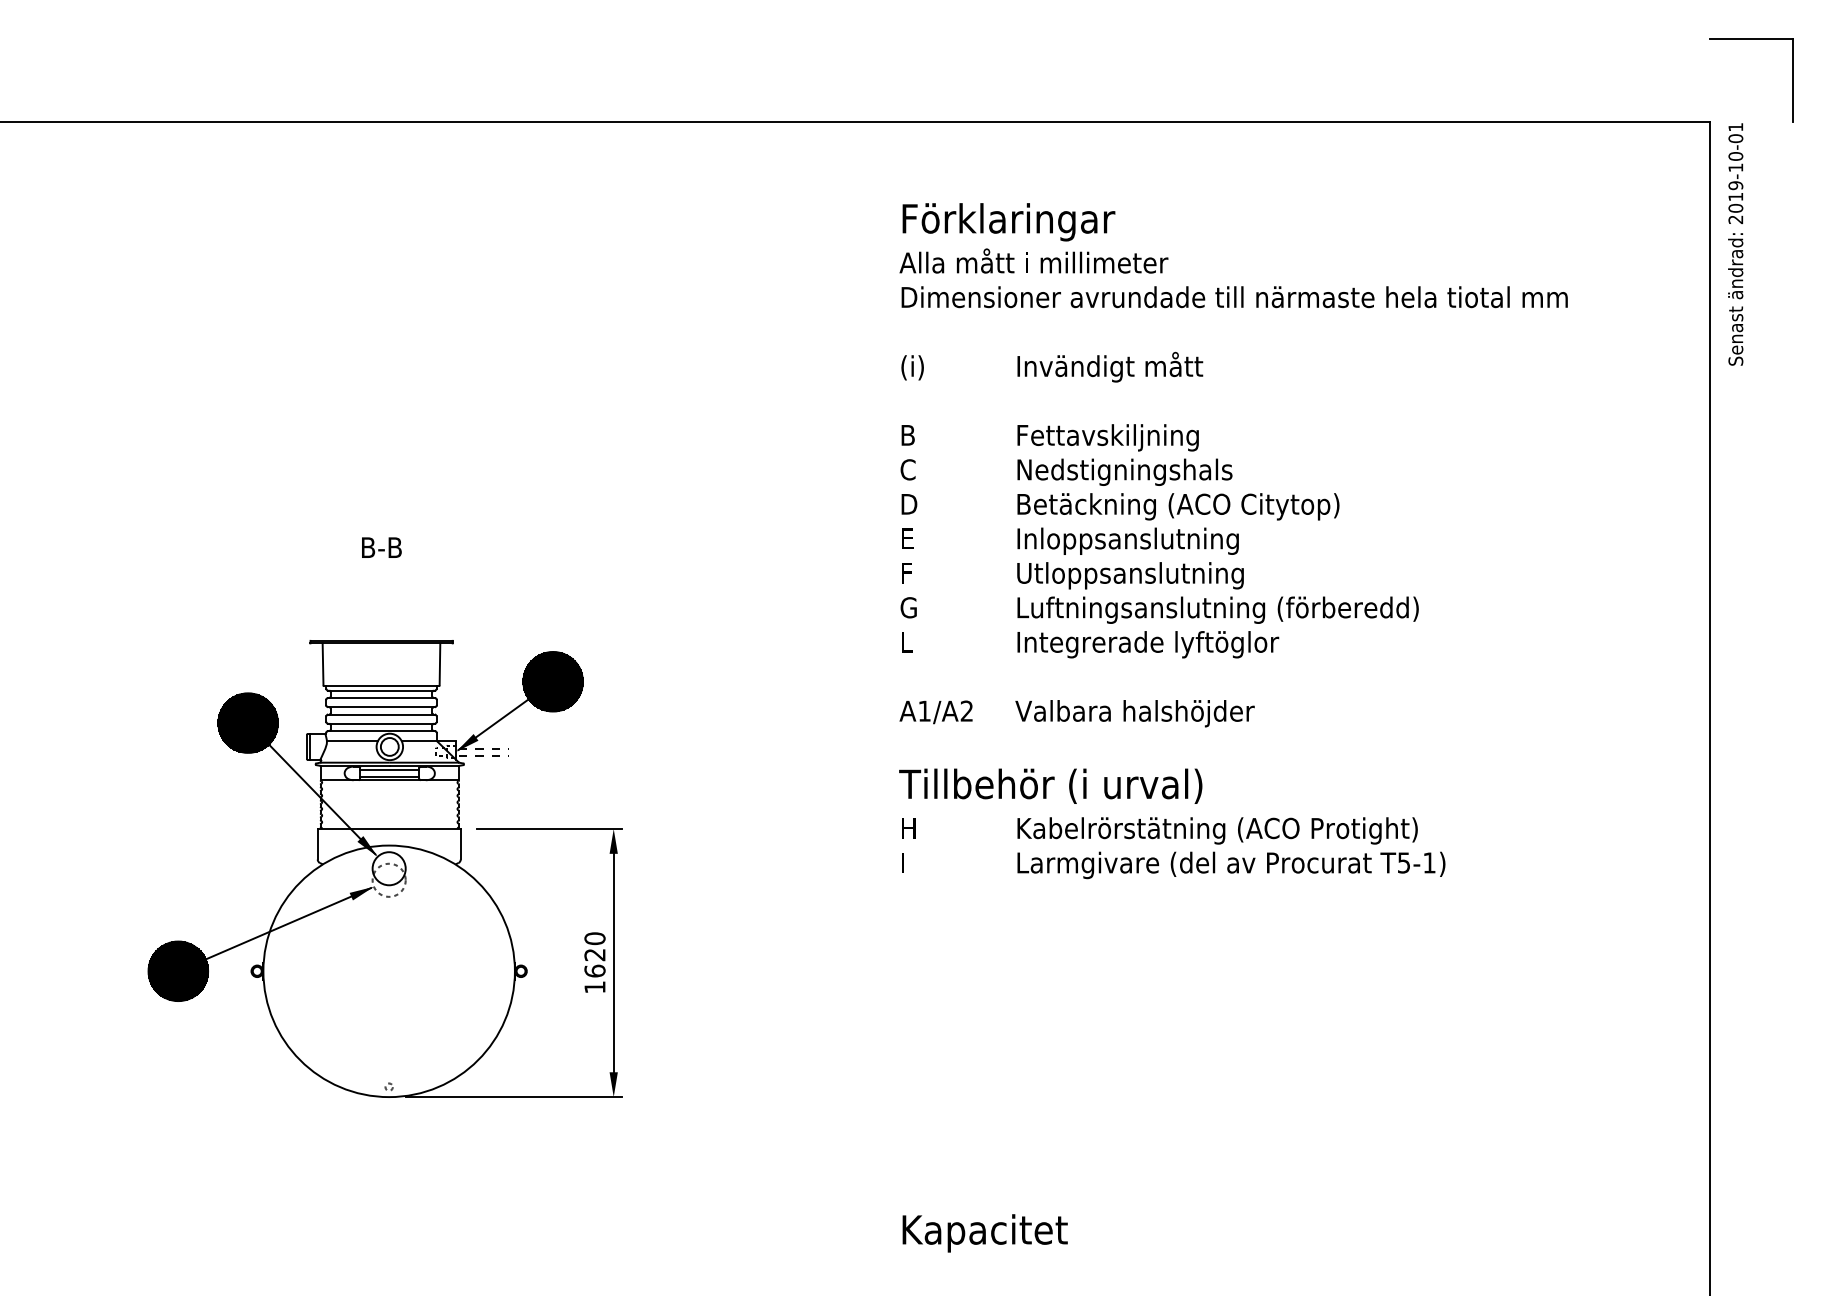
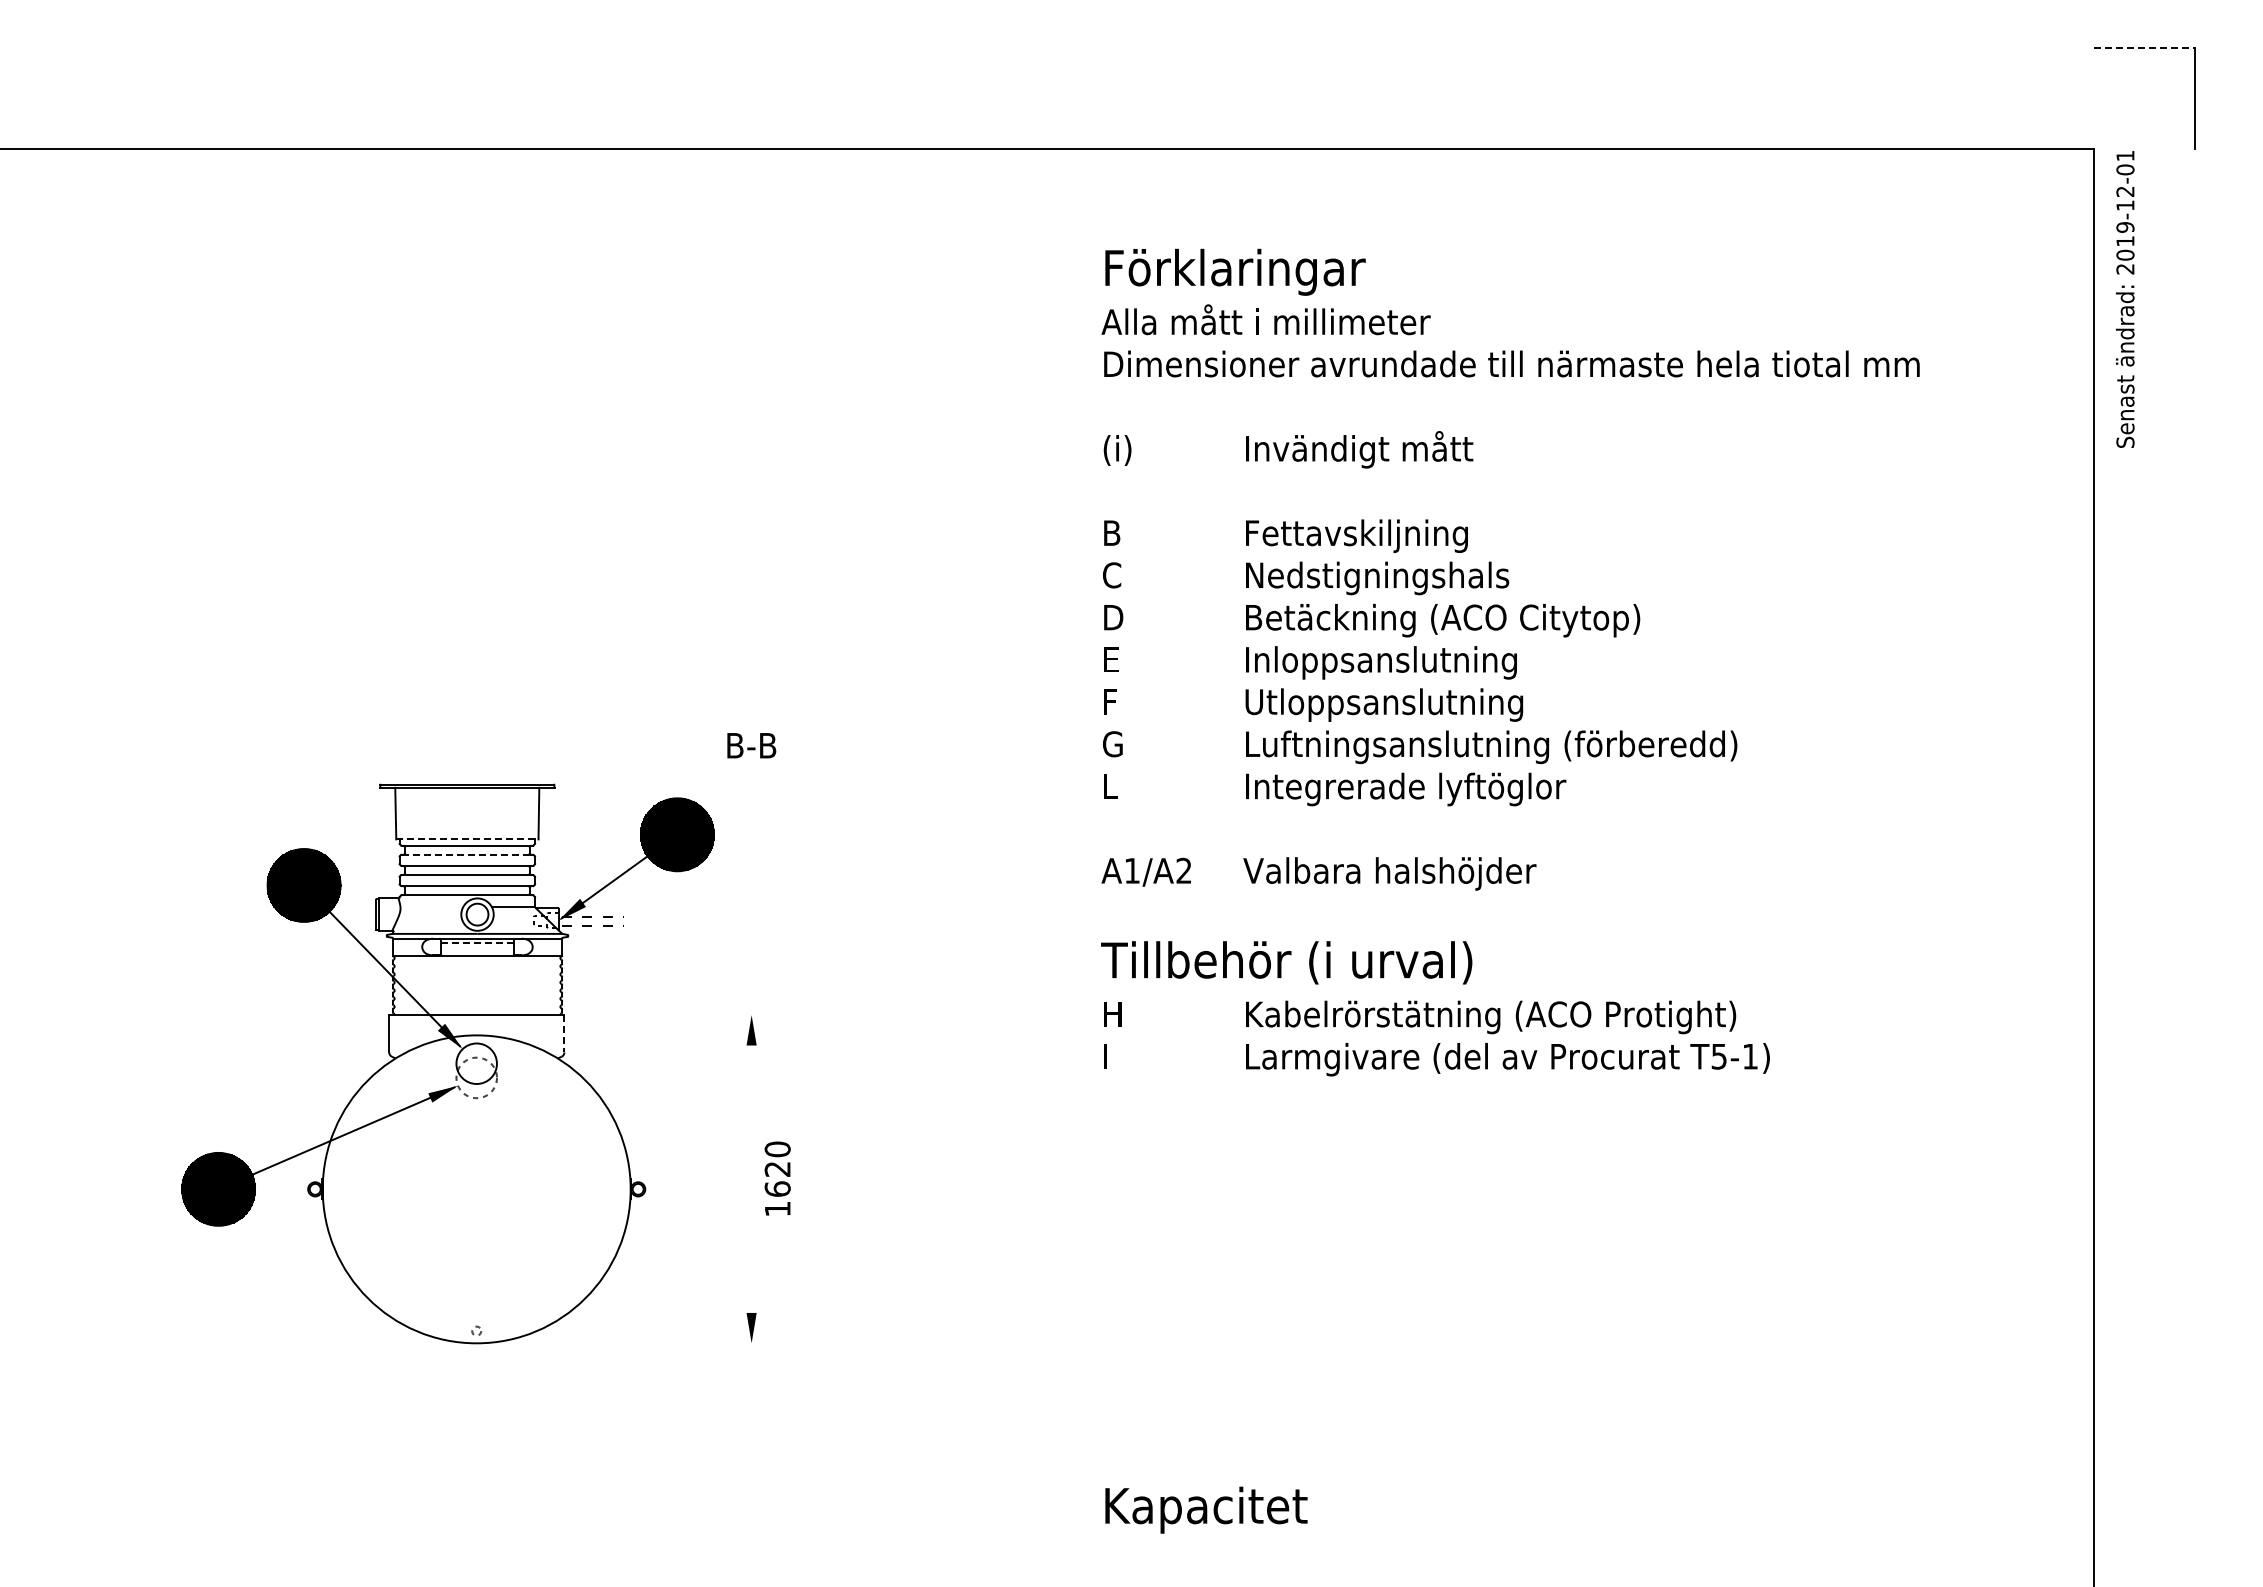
line: (1751, 38) -> (2144, 47), solid -> dashed
text: (1735, 156) -> (2125, 191), 2019-10-01 -> 2019-12-01
text: (381, 547) -> (751, 745), moved
line: (381, 685) -> (467, 839), solid -> dashed
line: (381, 697) -> (467, 854), solid -> dashed
line: (352, 741) -> (431, 907), removed
line: (390, 770) -> (478, 943), solid -> dashed
line: (389, 776) -> (477, 950), removed
line: (549, 829) -> (672, 1015), removed
line: (460, 844) -> (564, 1033), solid -> dashed
text: (594, 962) -> (777, 1178), moved
line: (613, 962) -> (751, 1178), removed
line: (513, 1097) -> (628, 1343), removed

